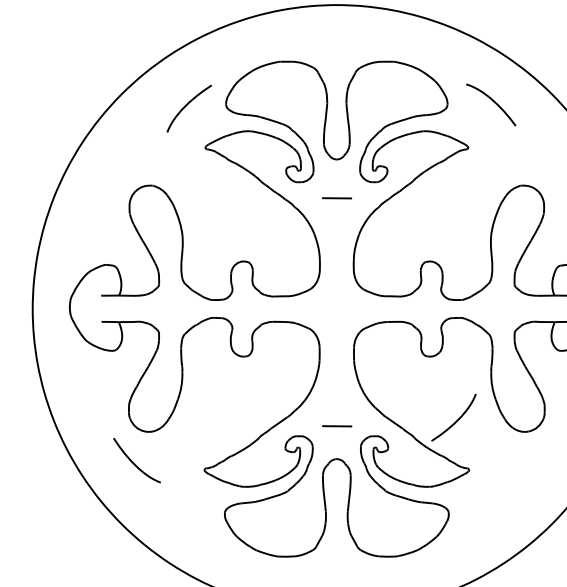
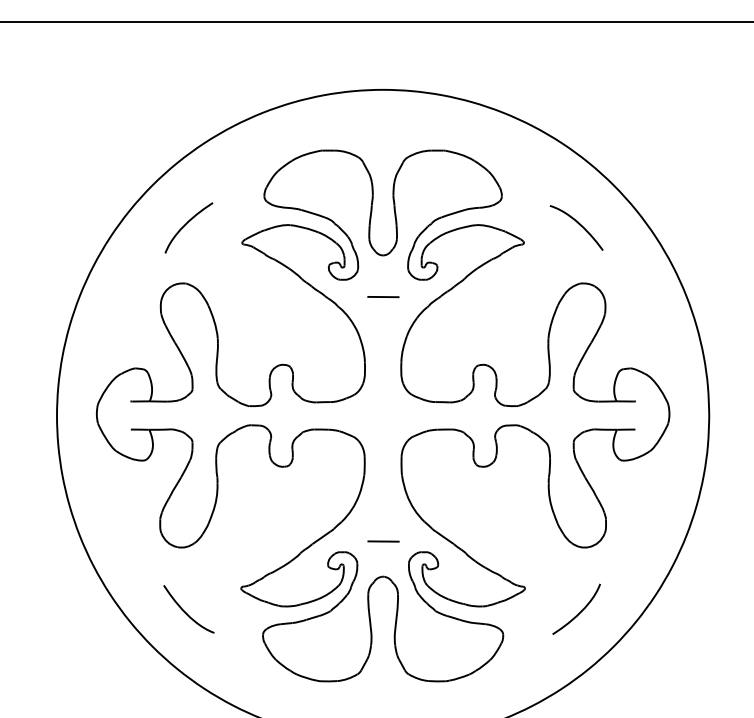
curve: (492, 101) -> (578, 224), moved
curve: (187, 106) -> (186, 225), moved
curve: (457, 419) -> (580, 611), moved
curve: (133, 462) -> (185, 611), moved

